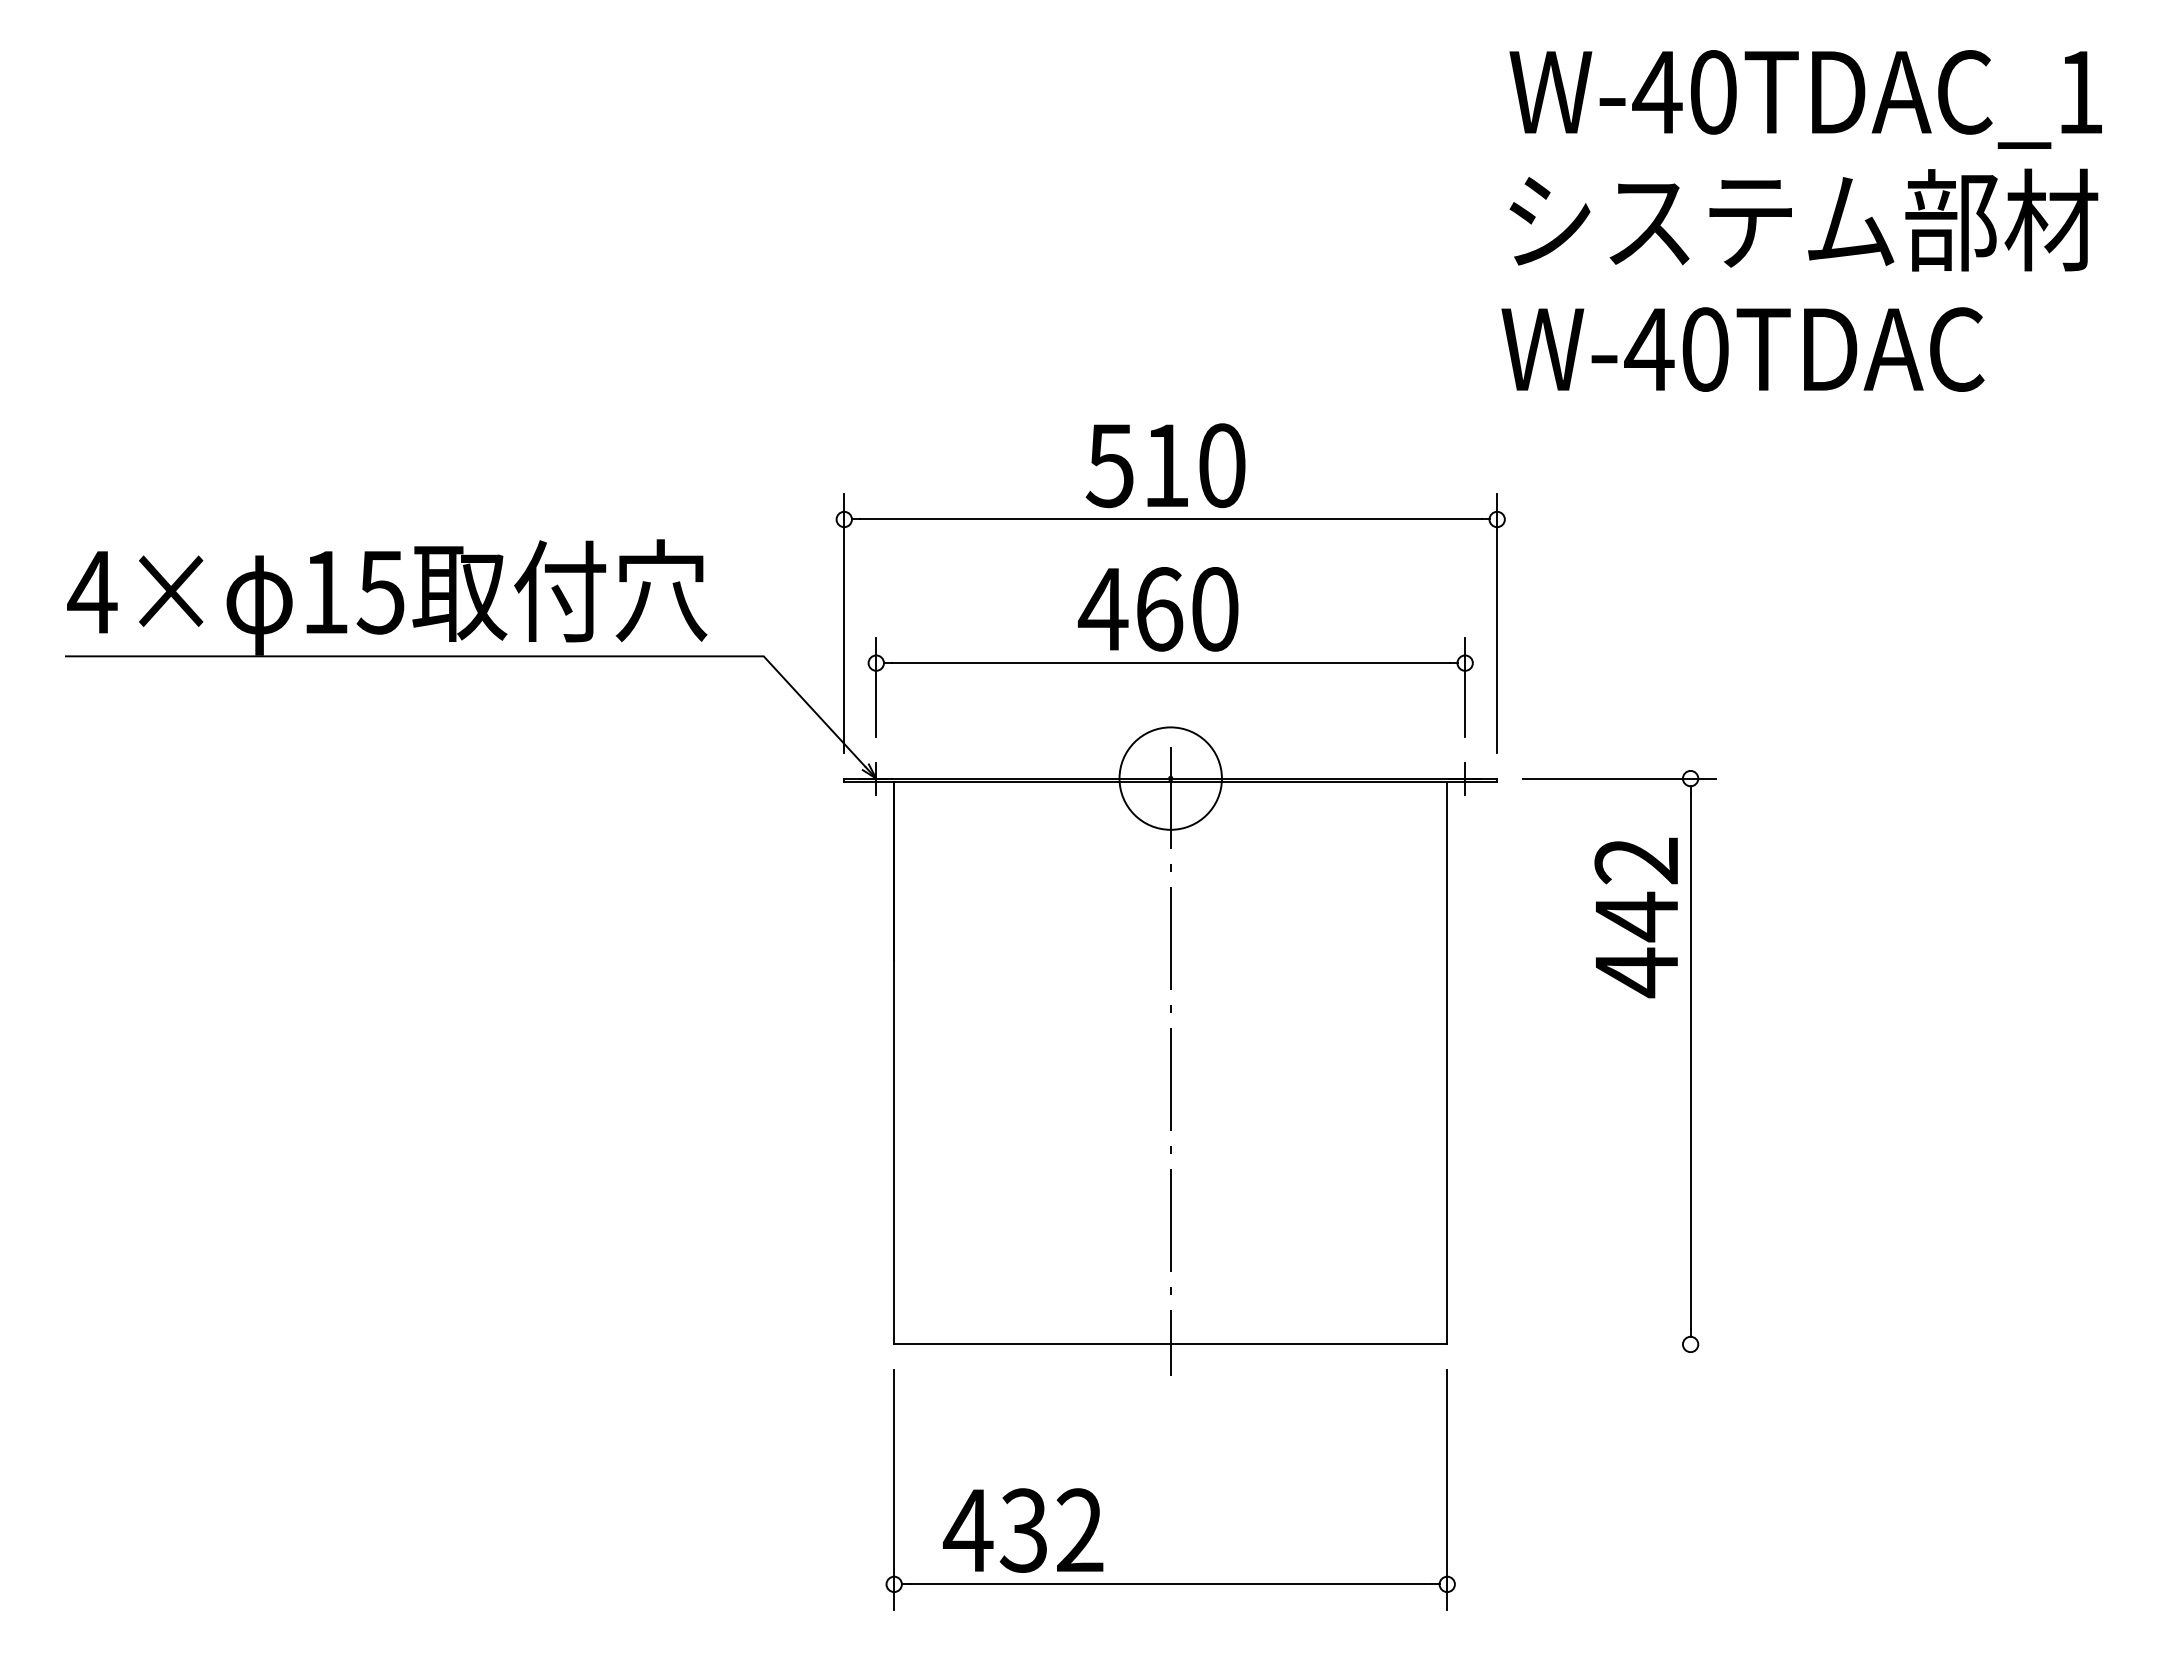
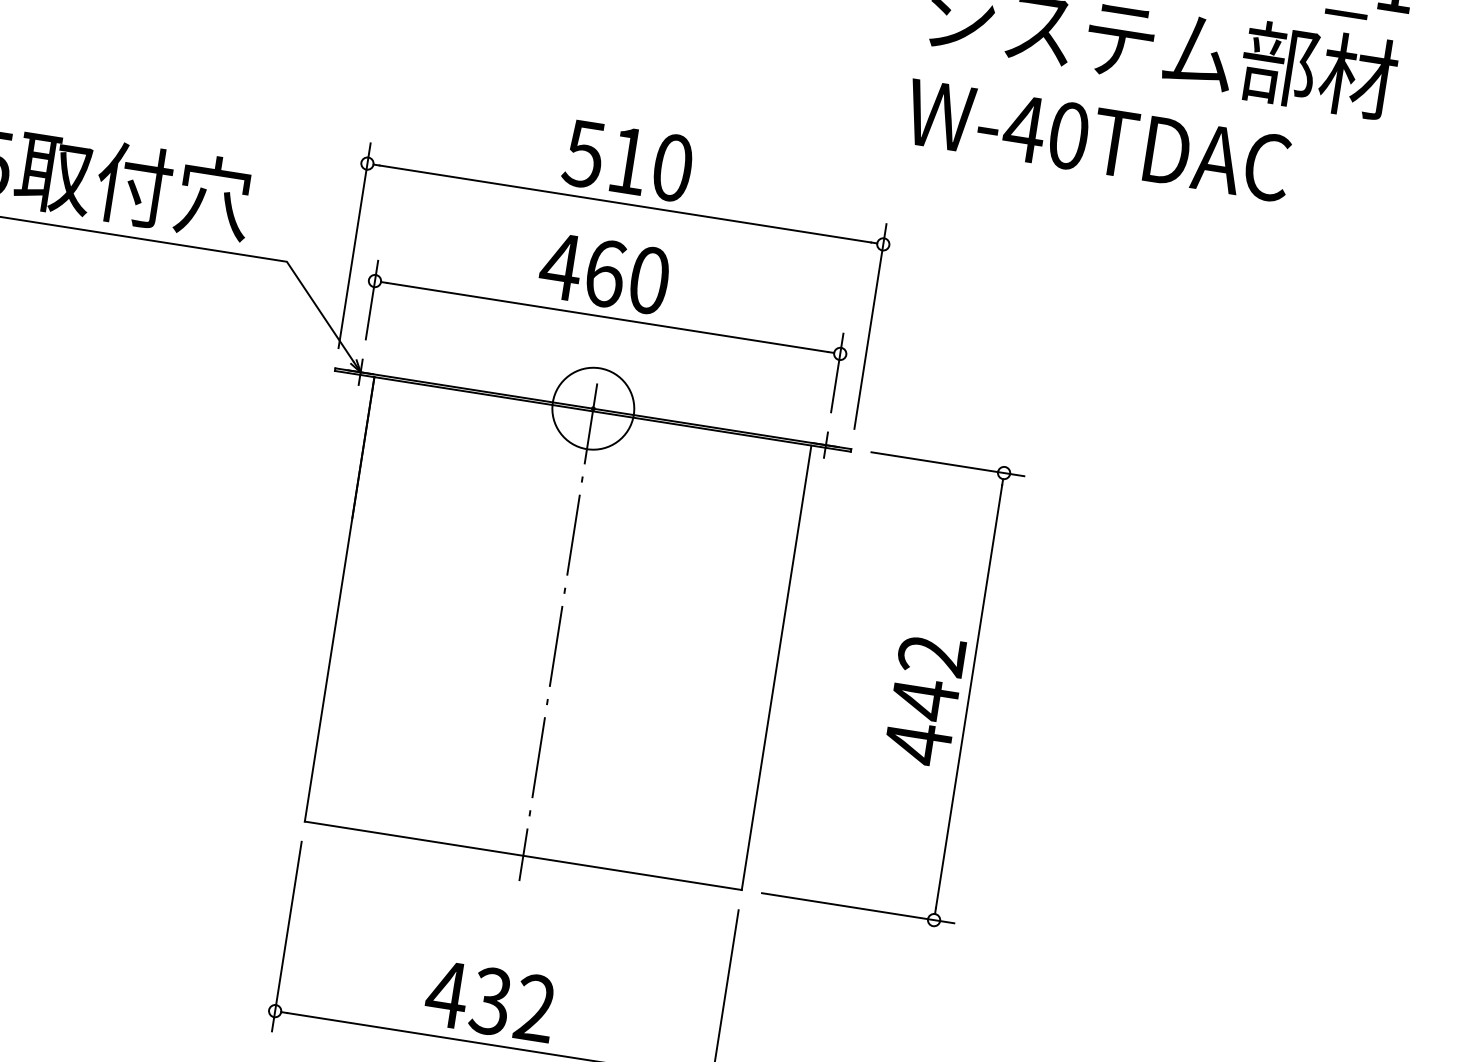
text: (1635, 917) -> (923, 700), moved
line: (1594, 1344) -> (858, 908), added
text: (1023, 1530) -> (490, 1001), moved

